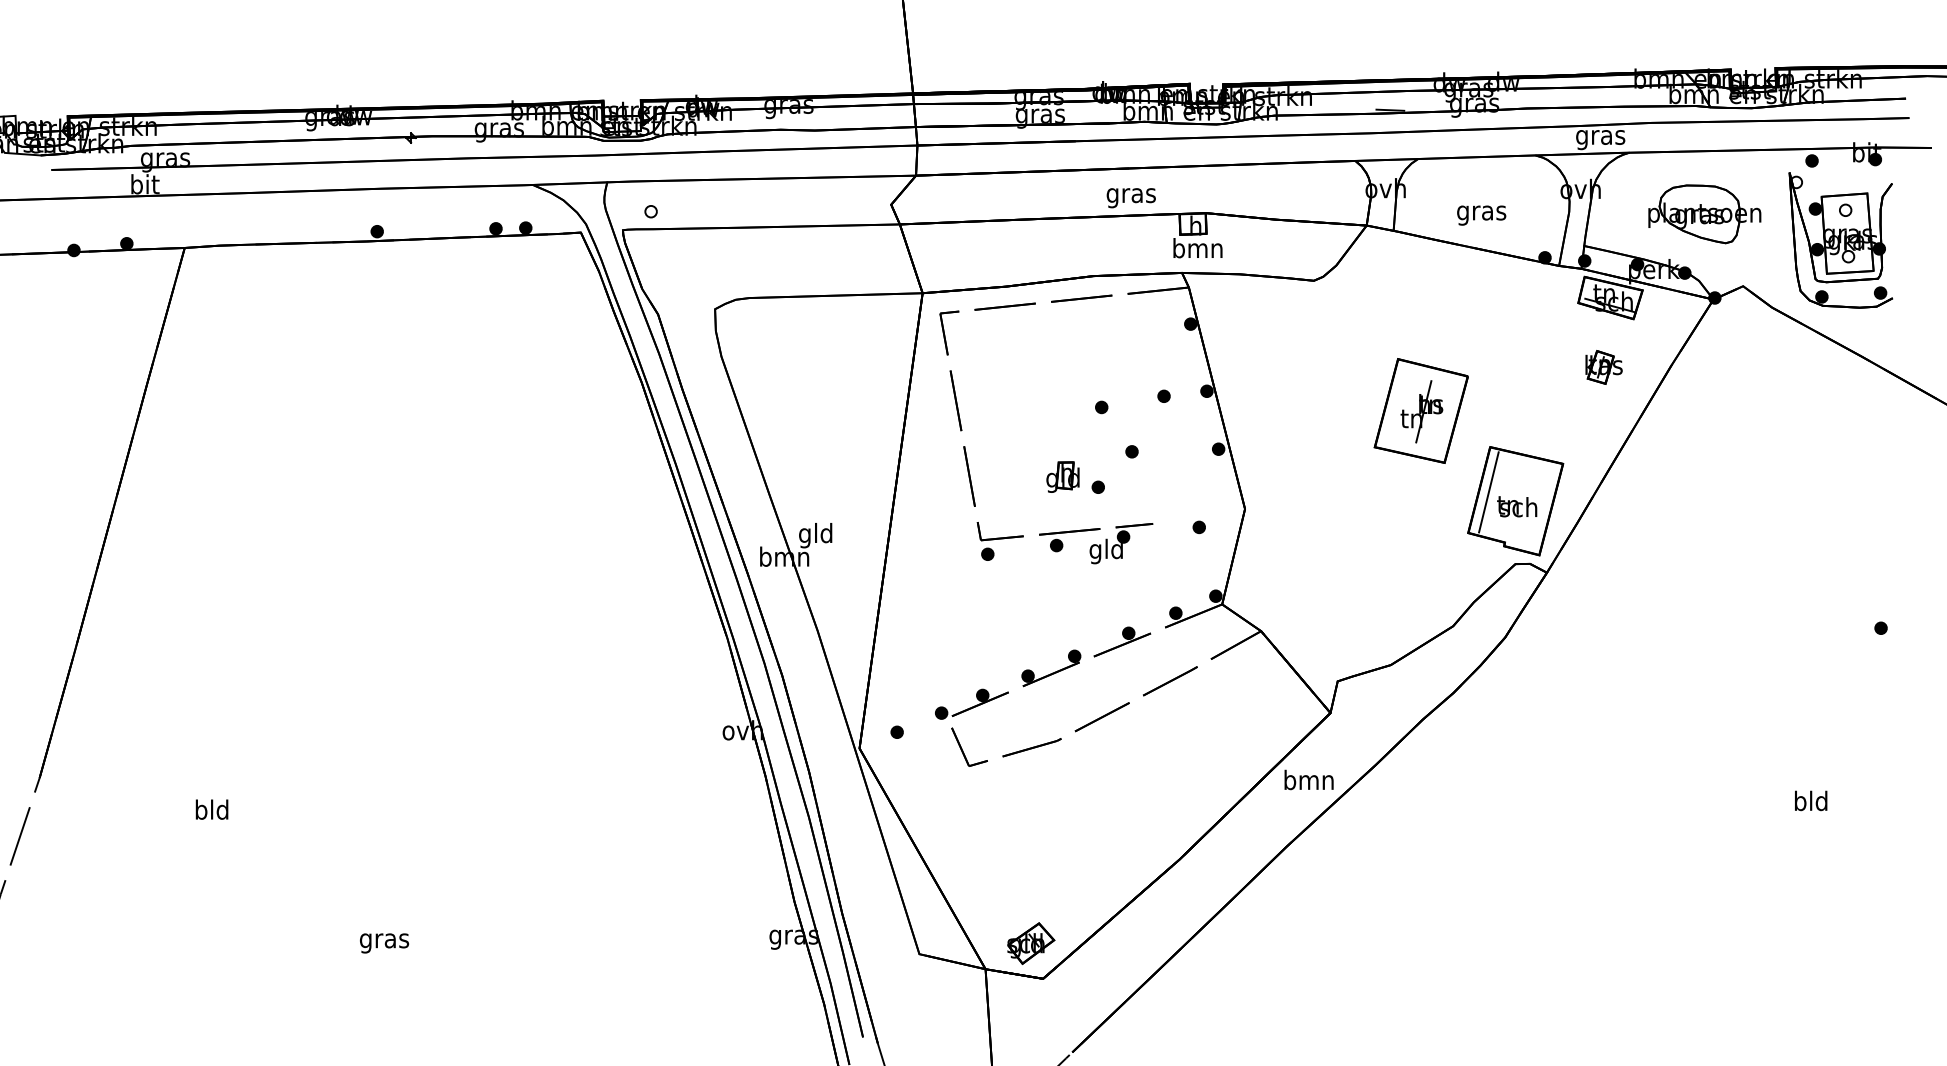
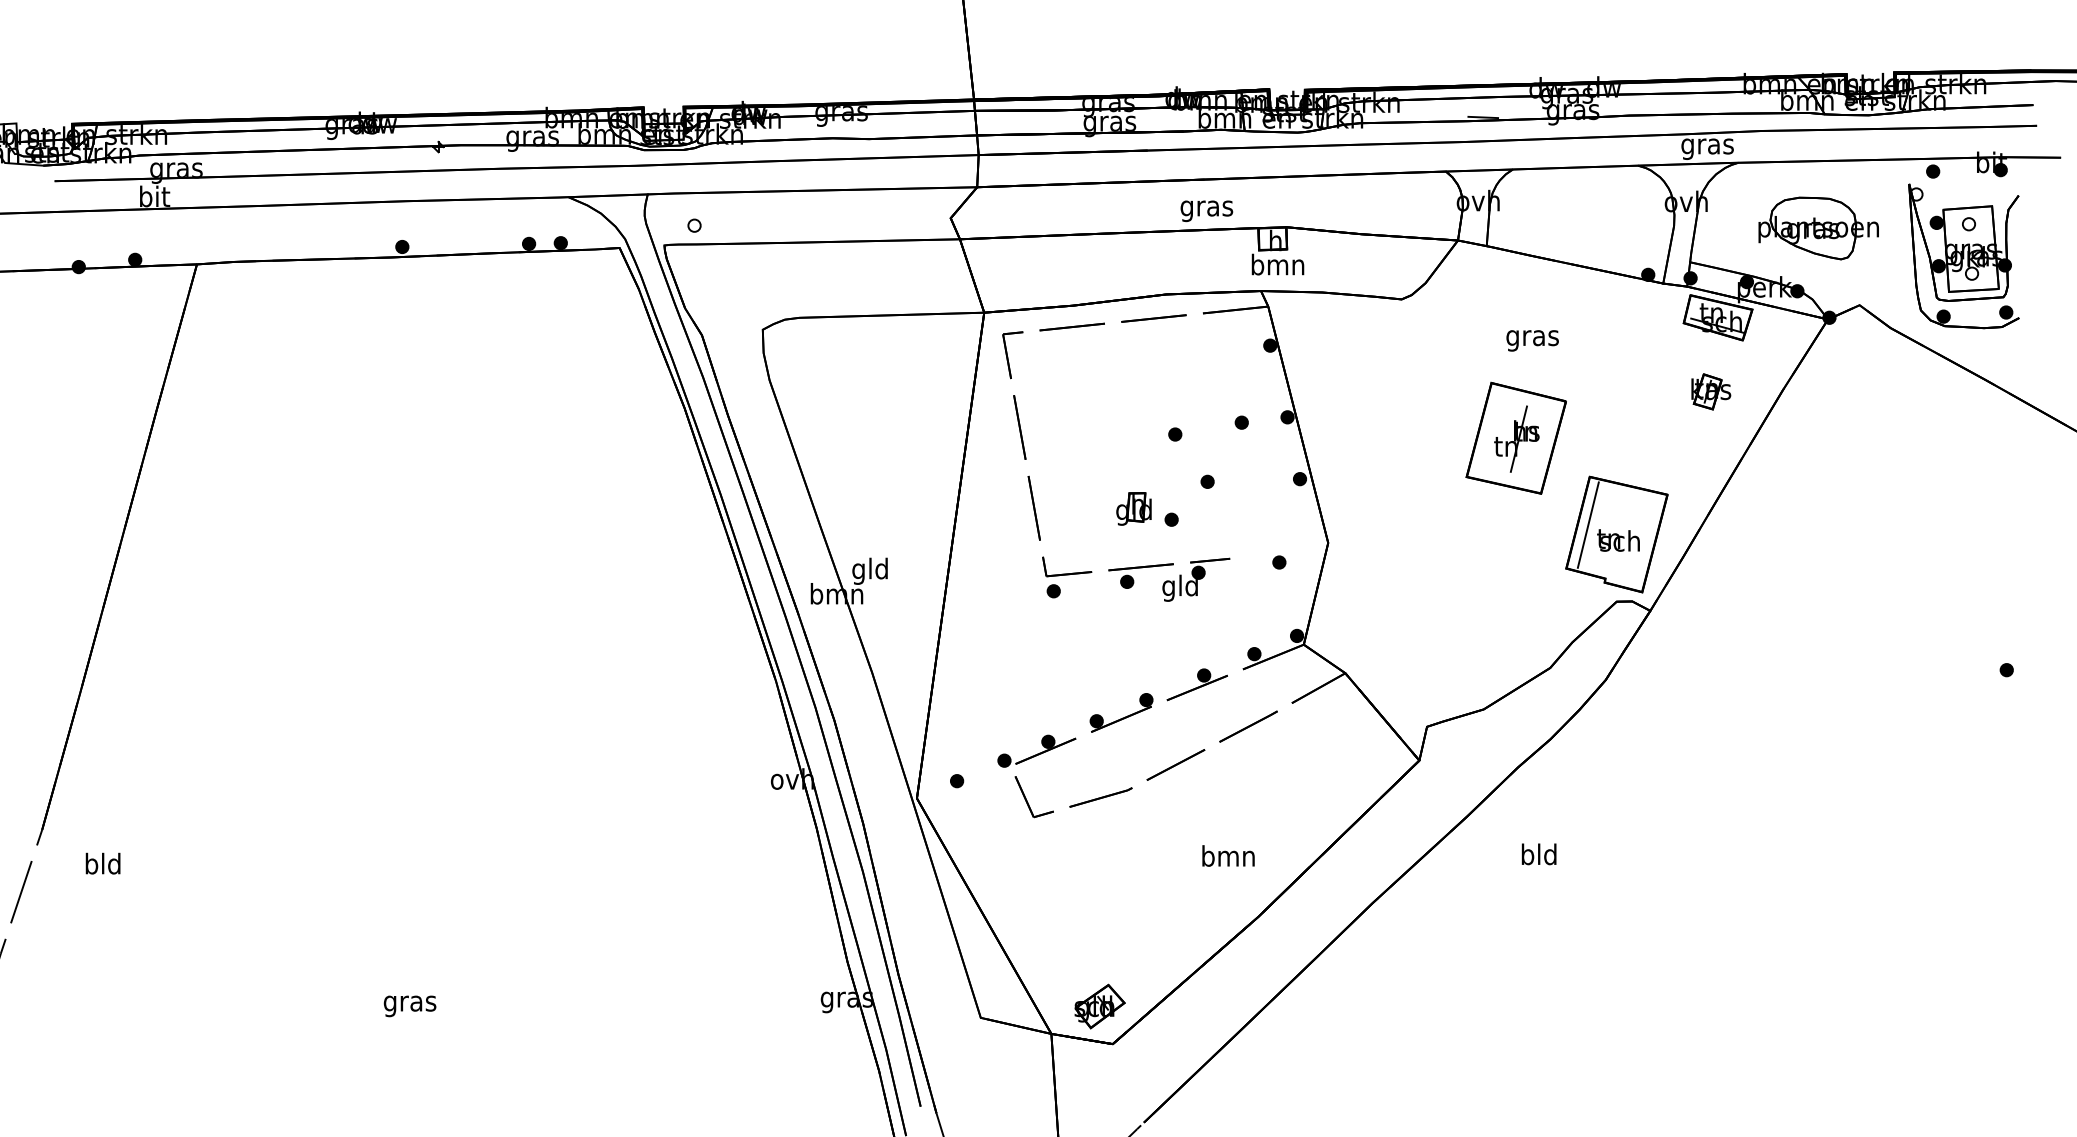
text: (1481, 215) -> (1532, 340), moved
text: (1309, 779) -> (1228, 855), moved
text: (1810, 801) -> (1538, 854), moved
text: (211, 809) -> (102, 863), moved

